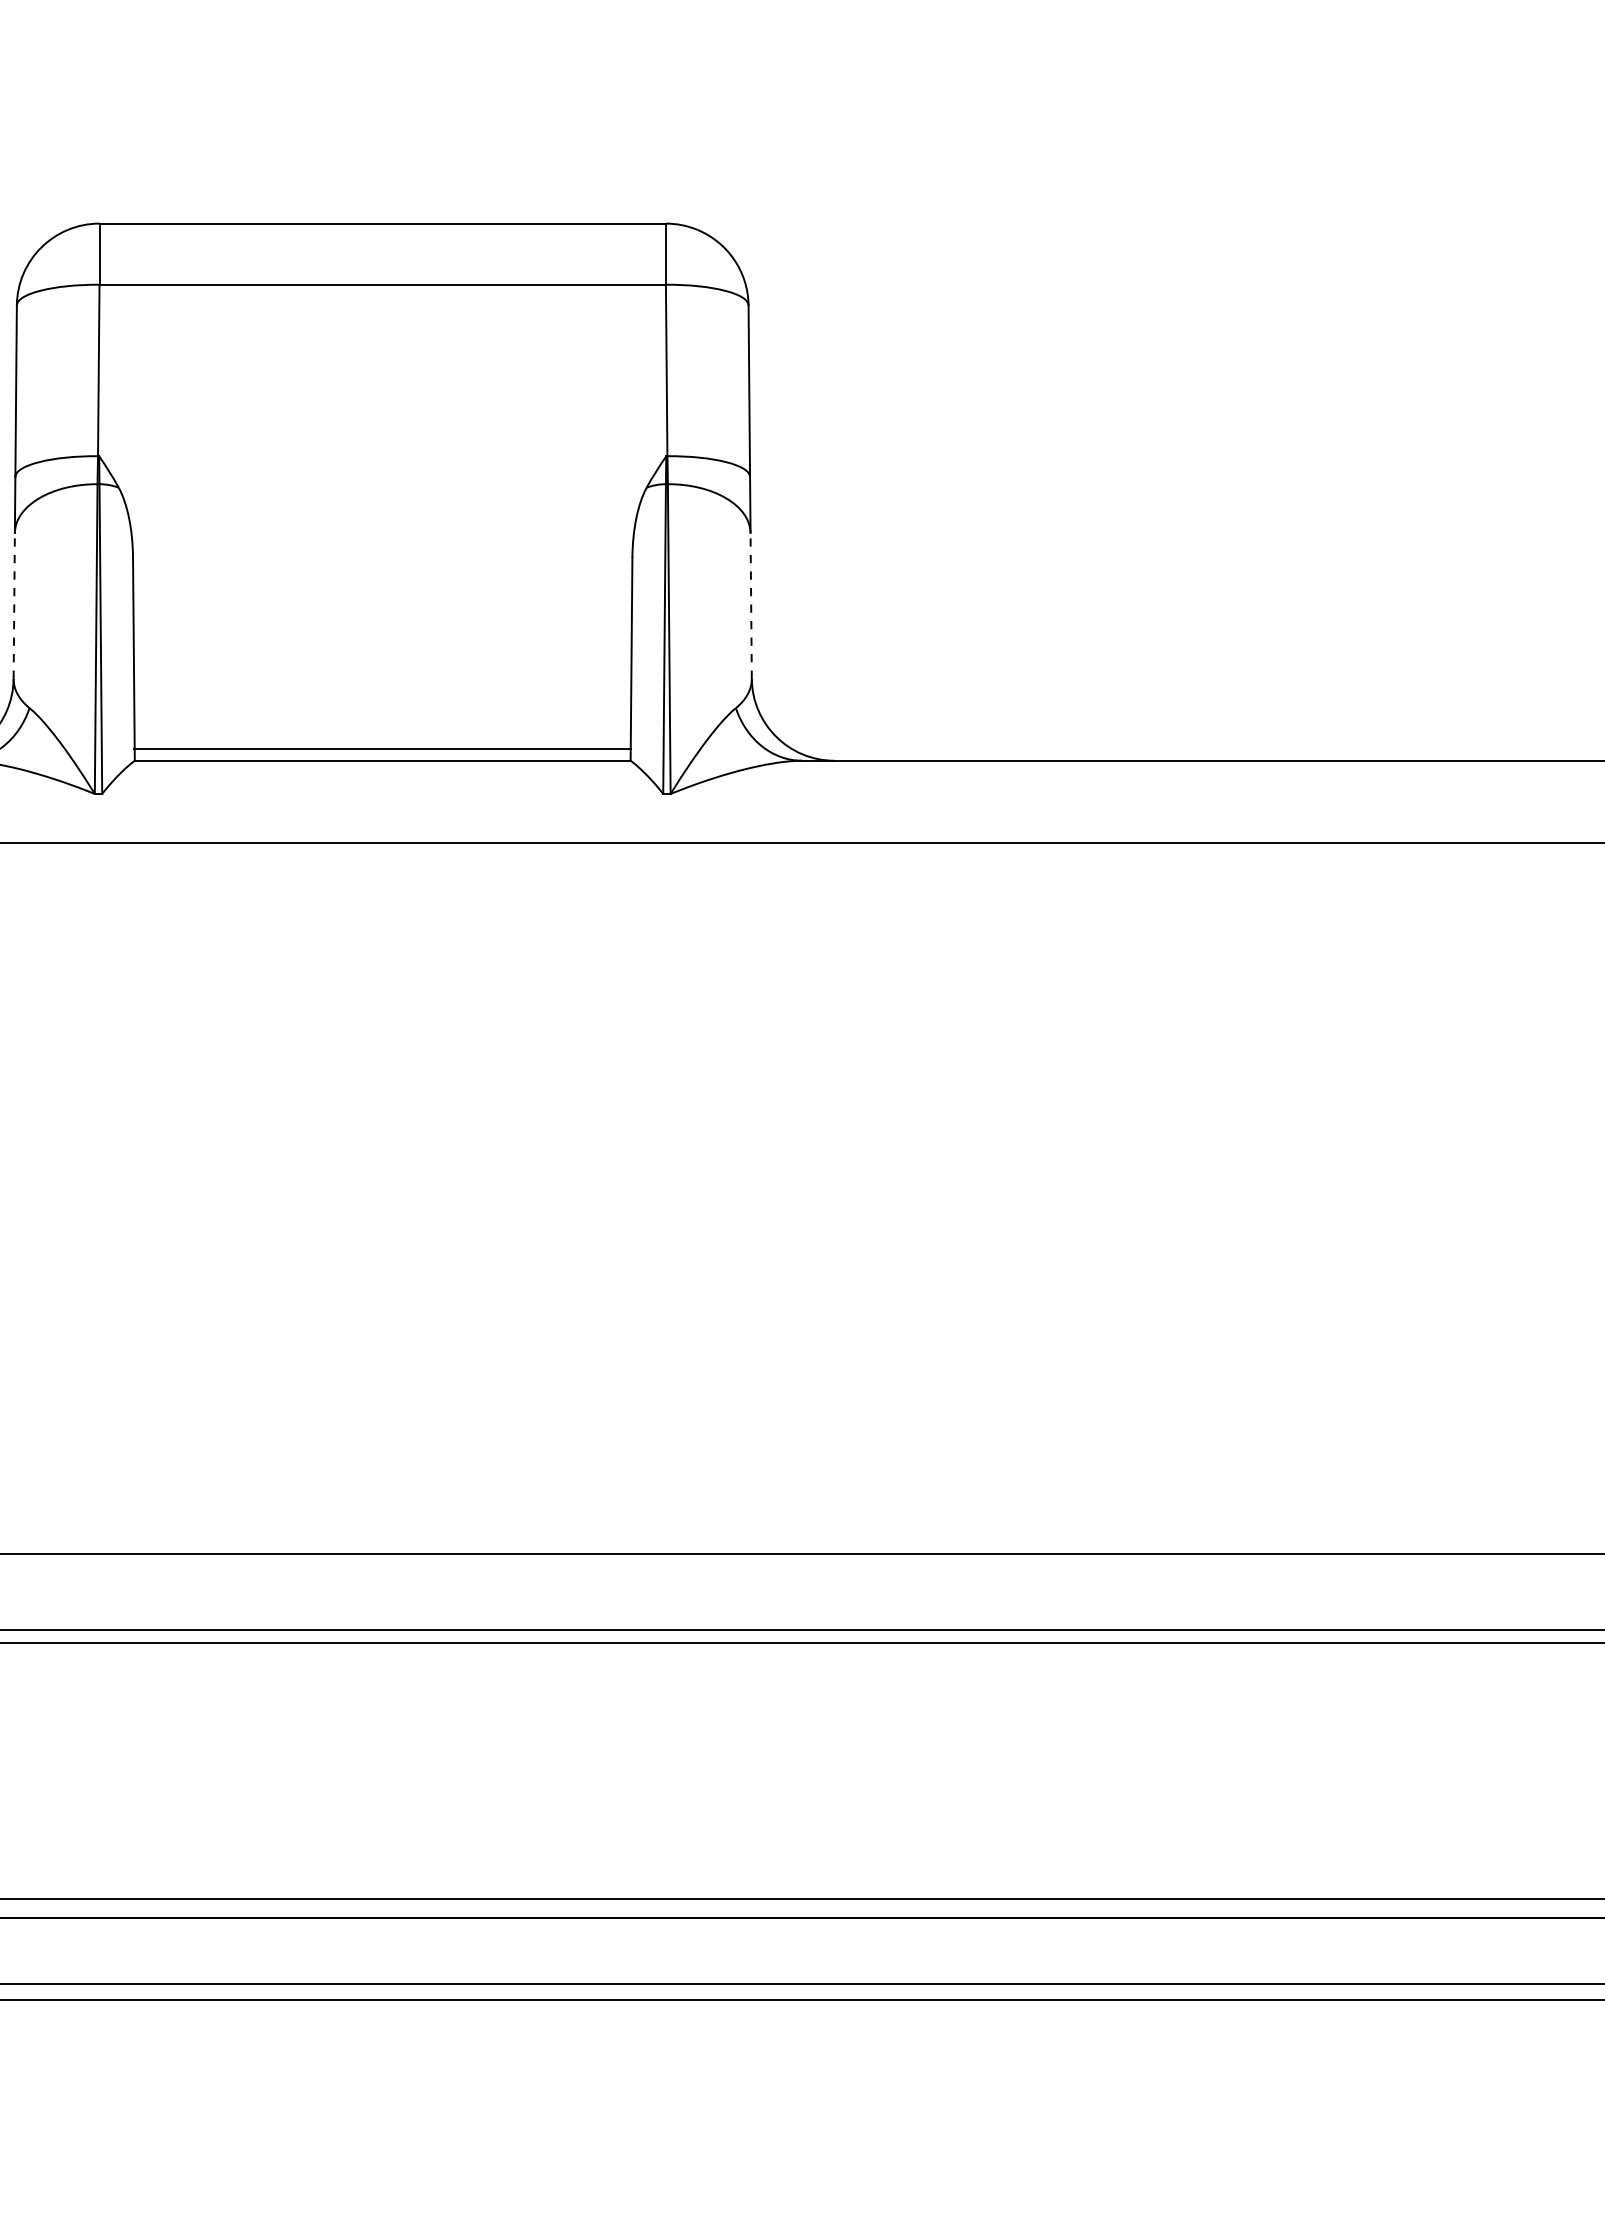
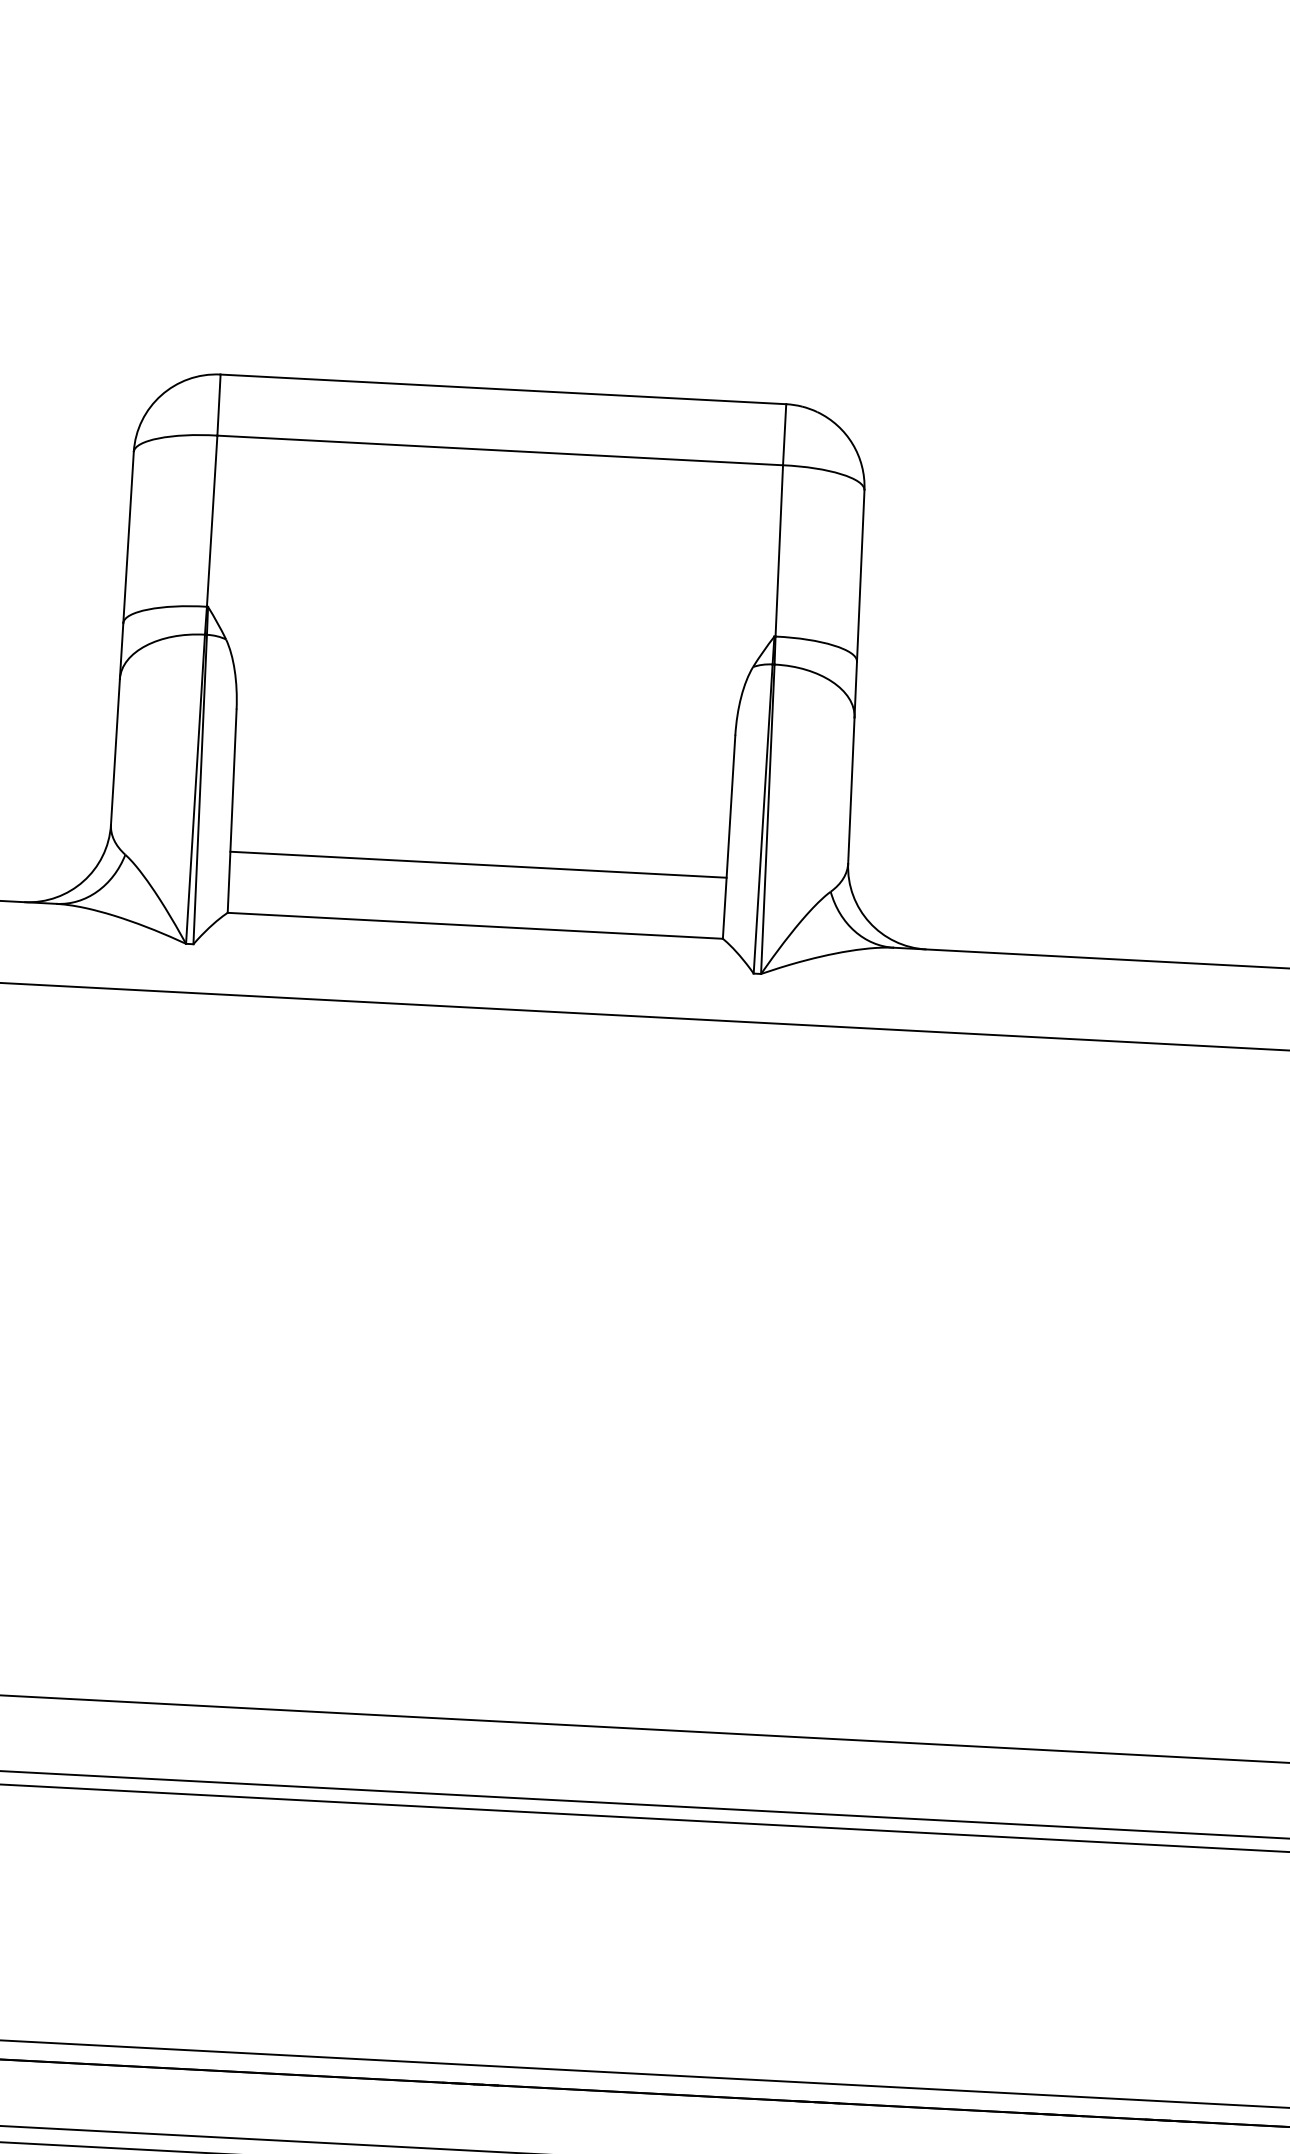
line: (14, 605) -> (115, 751), dashed -> solid
line: (751, 605) -> (851, 790), dashed -> solid
line: (382, 748) -> (478, 864), moved

